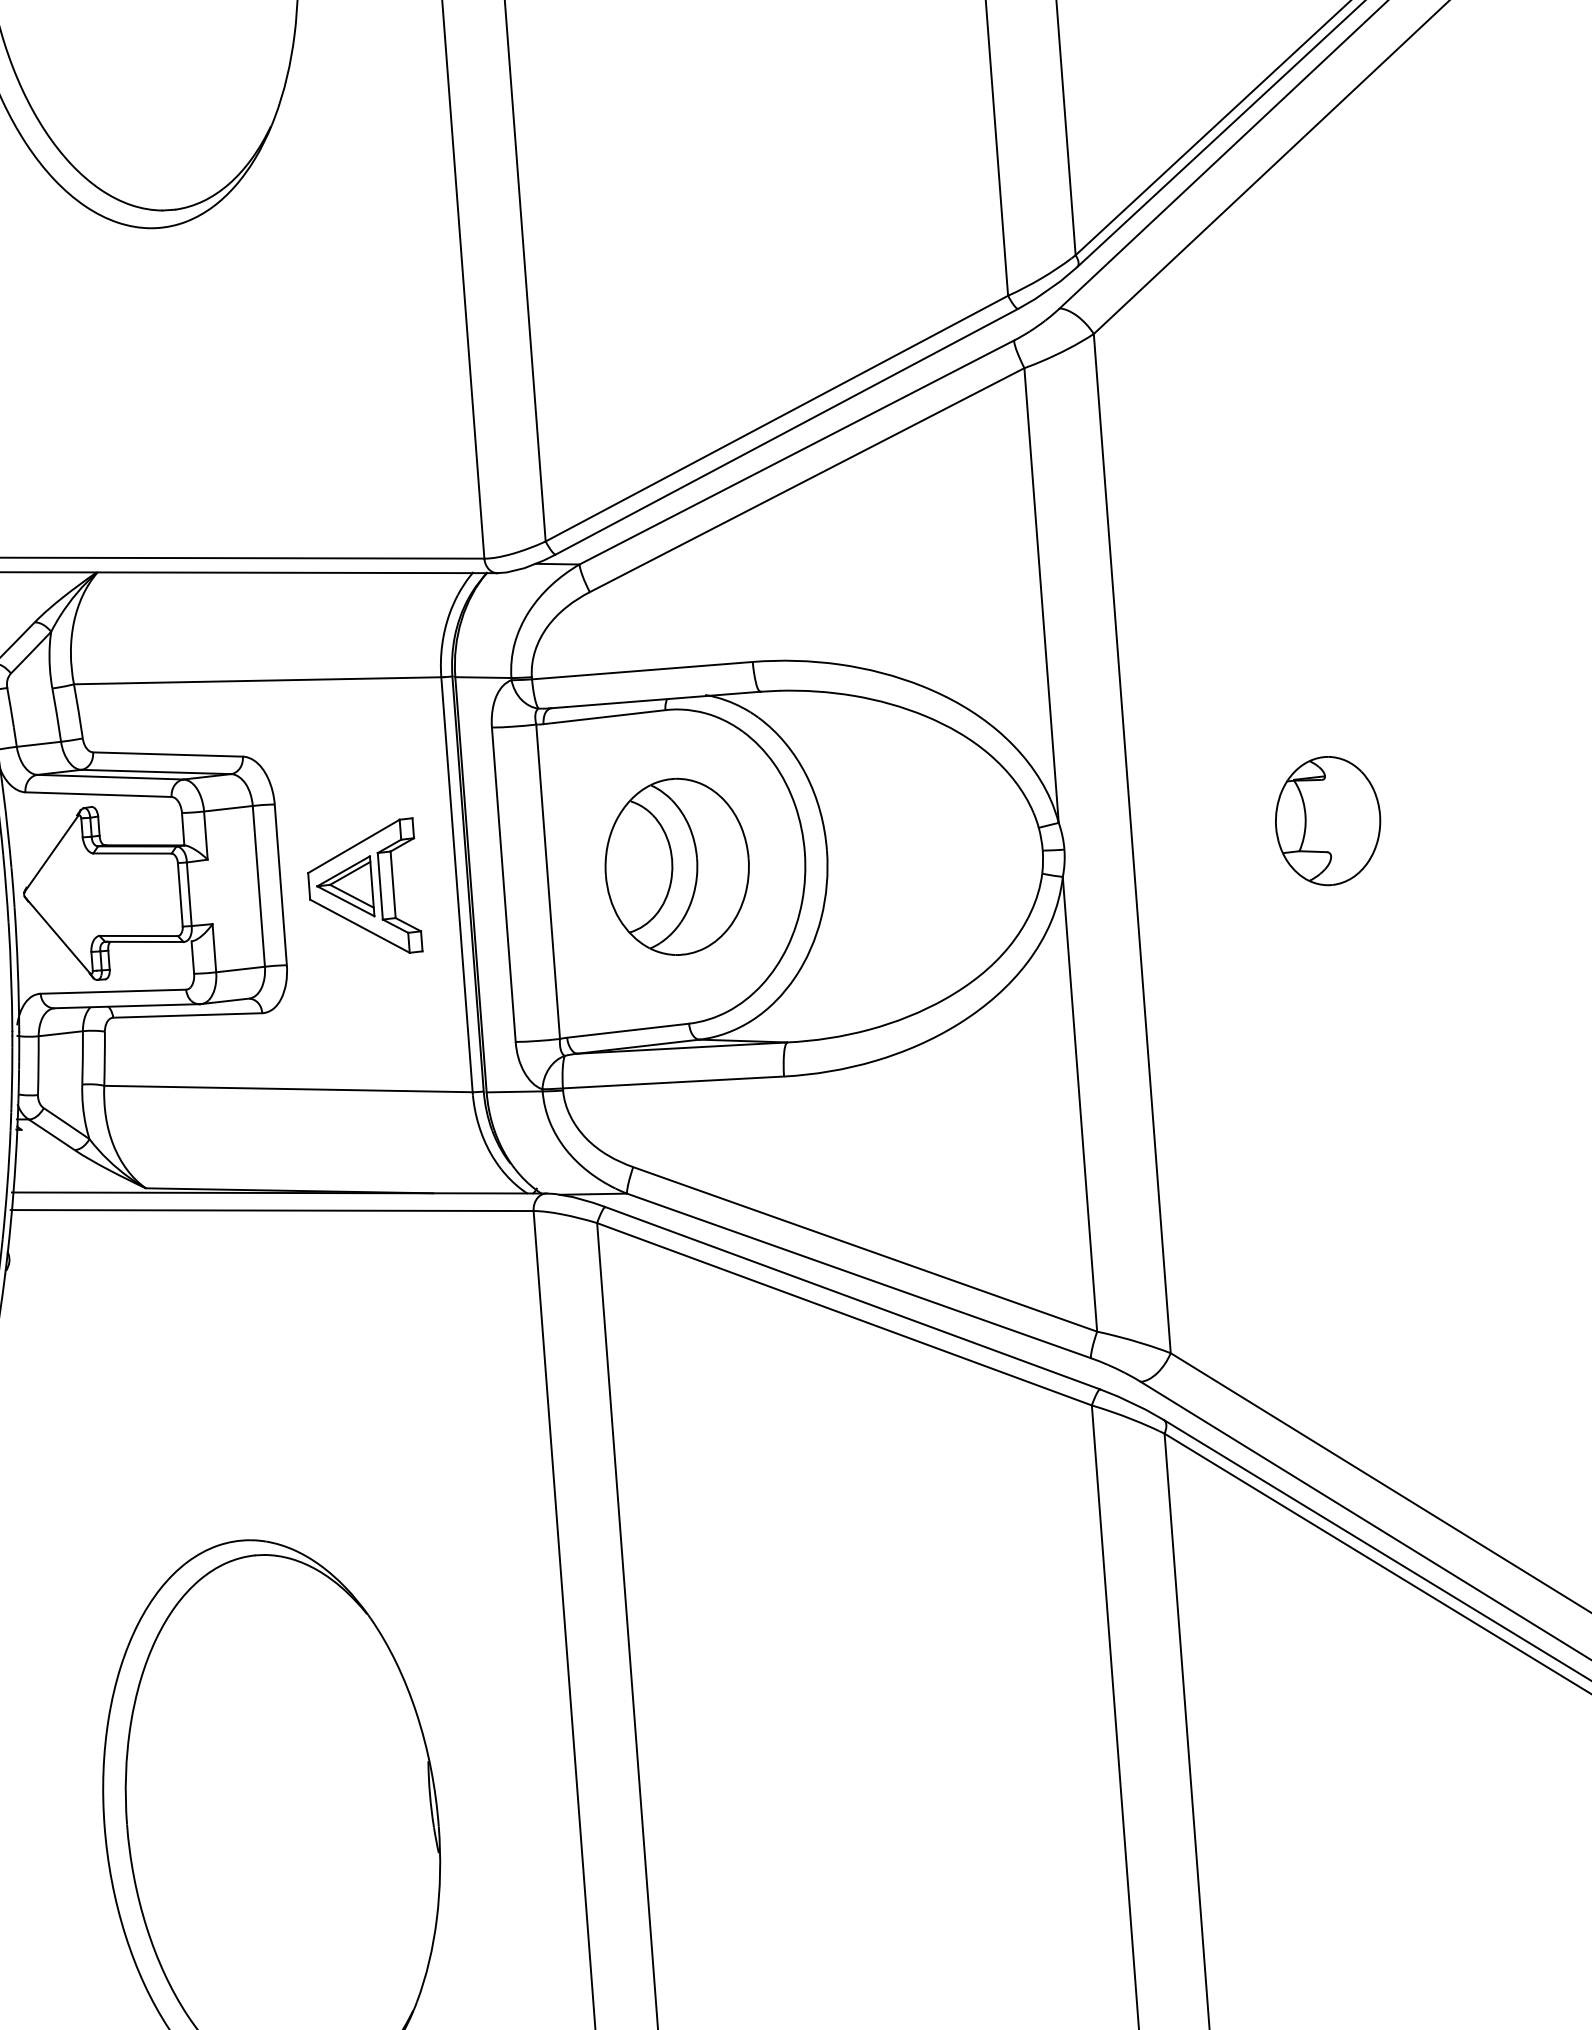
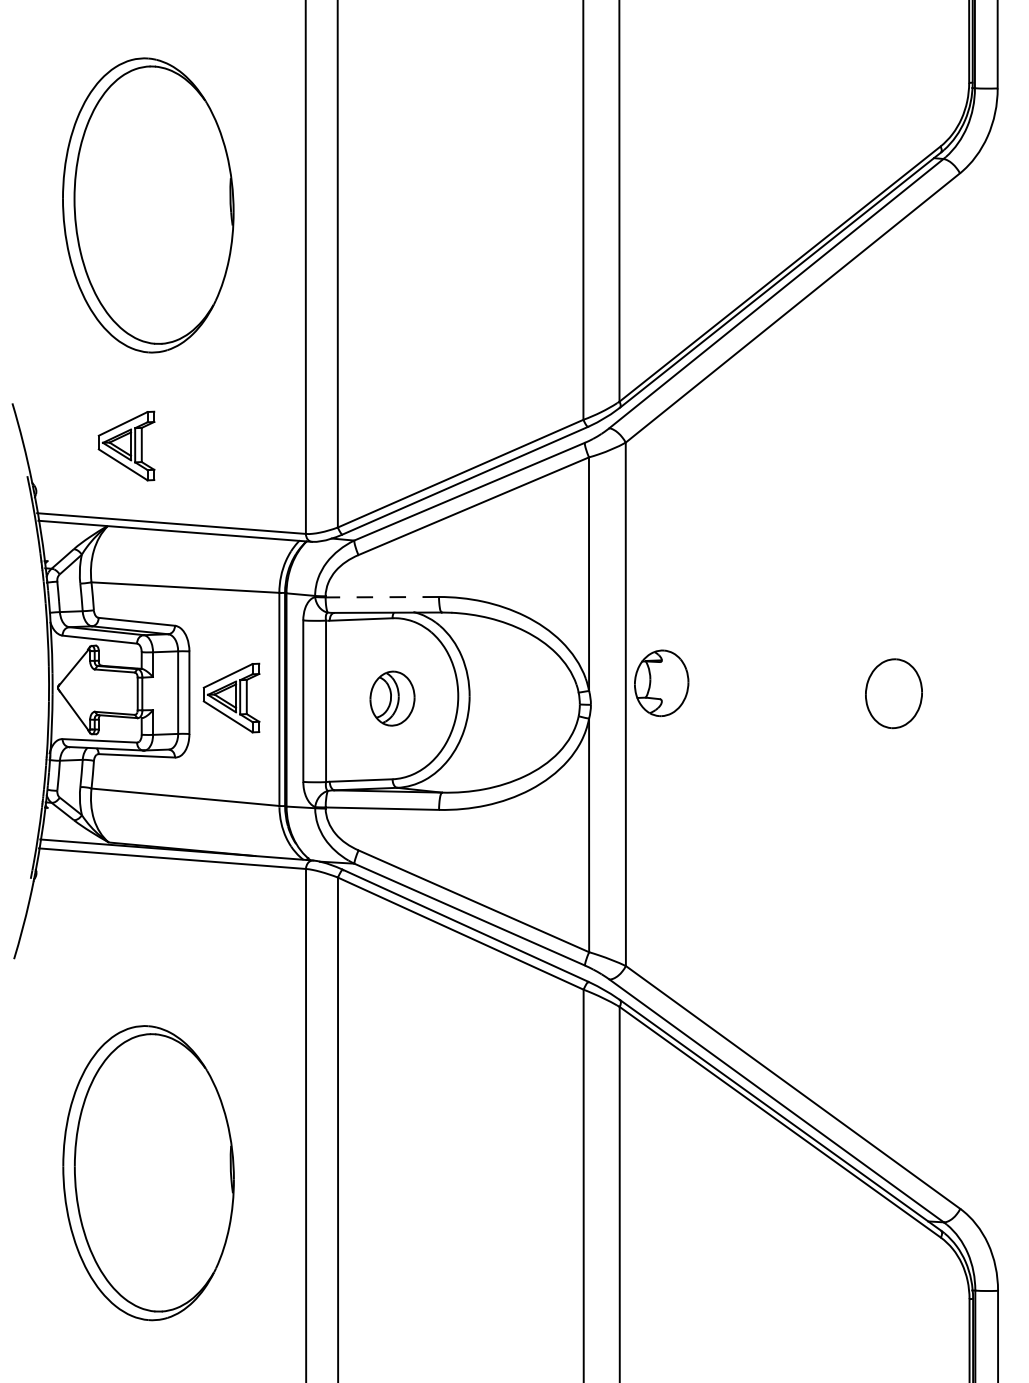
part: (122, 412) -> (126, 445), added
line: (642, 671) -> (382, 597), solid -> dashed
part: (1327, 821) -> (661, 683), moved
part: (677, 866) -> (392, 698), size x0.6

